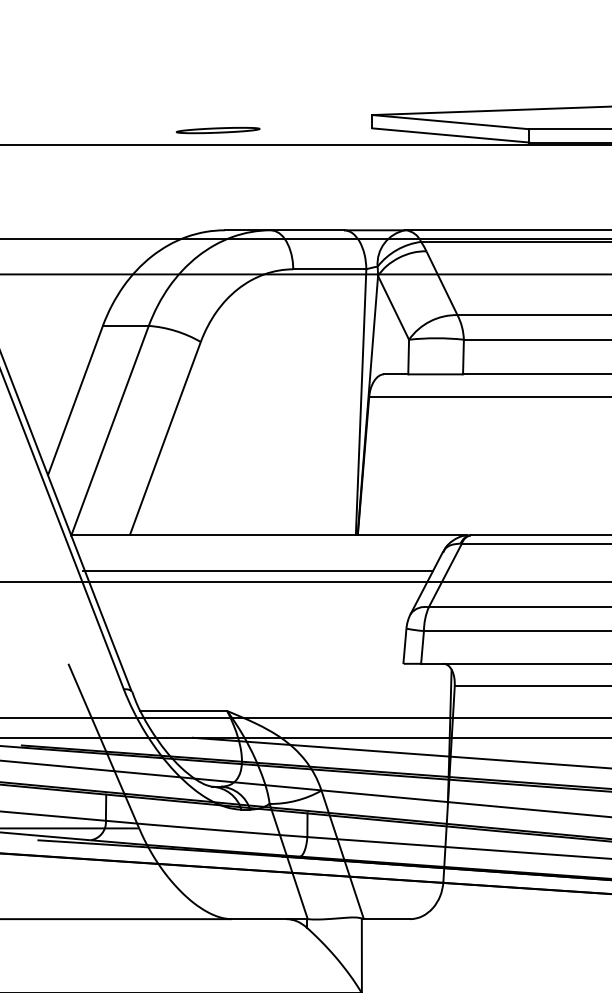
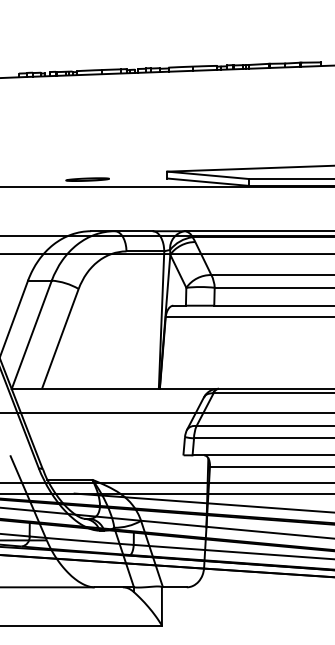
line: (256, 571) -> (107, 407), removed

